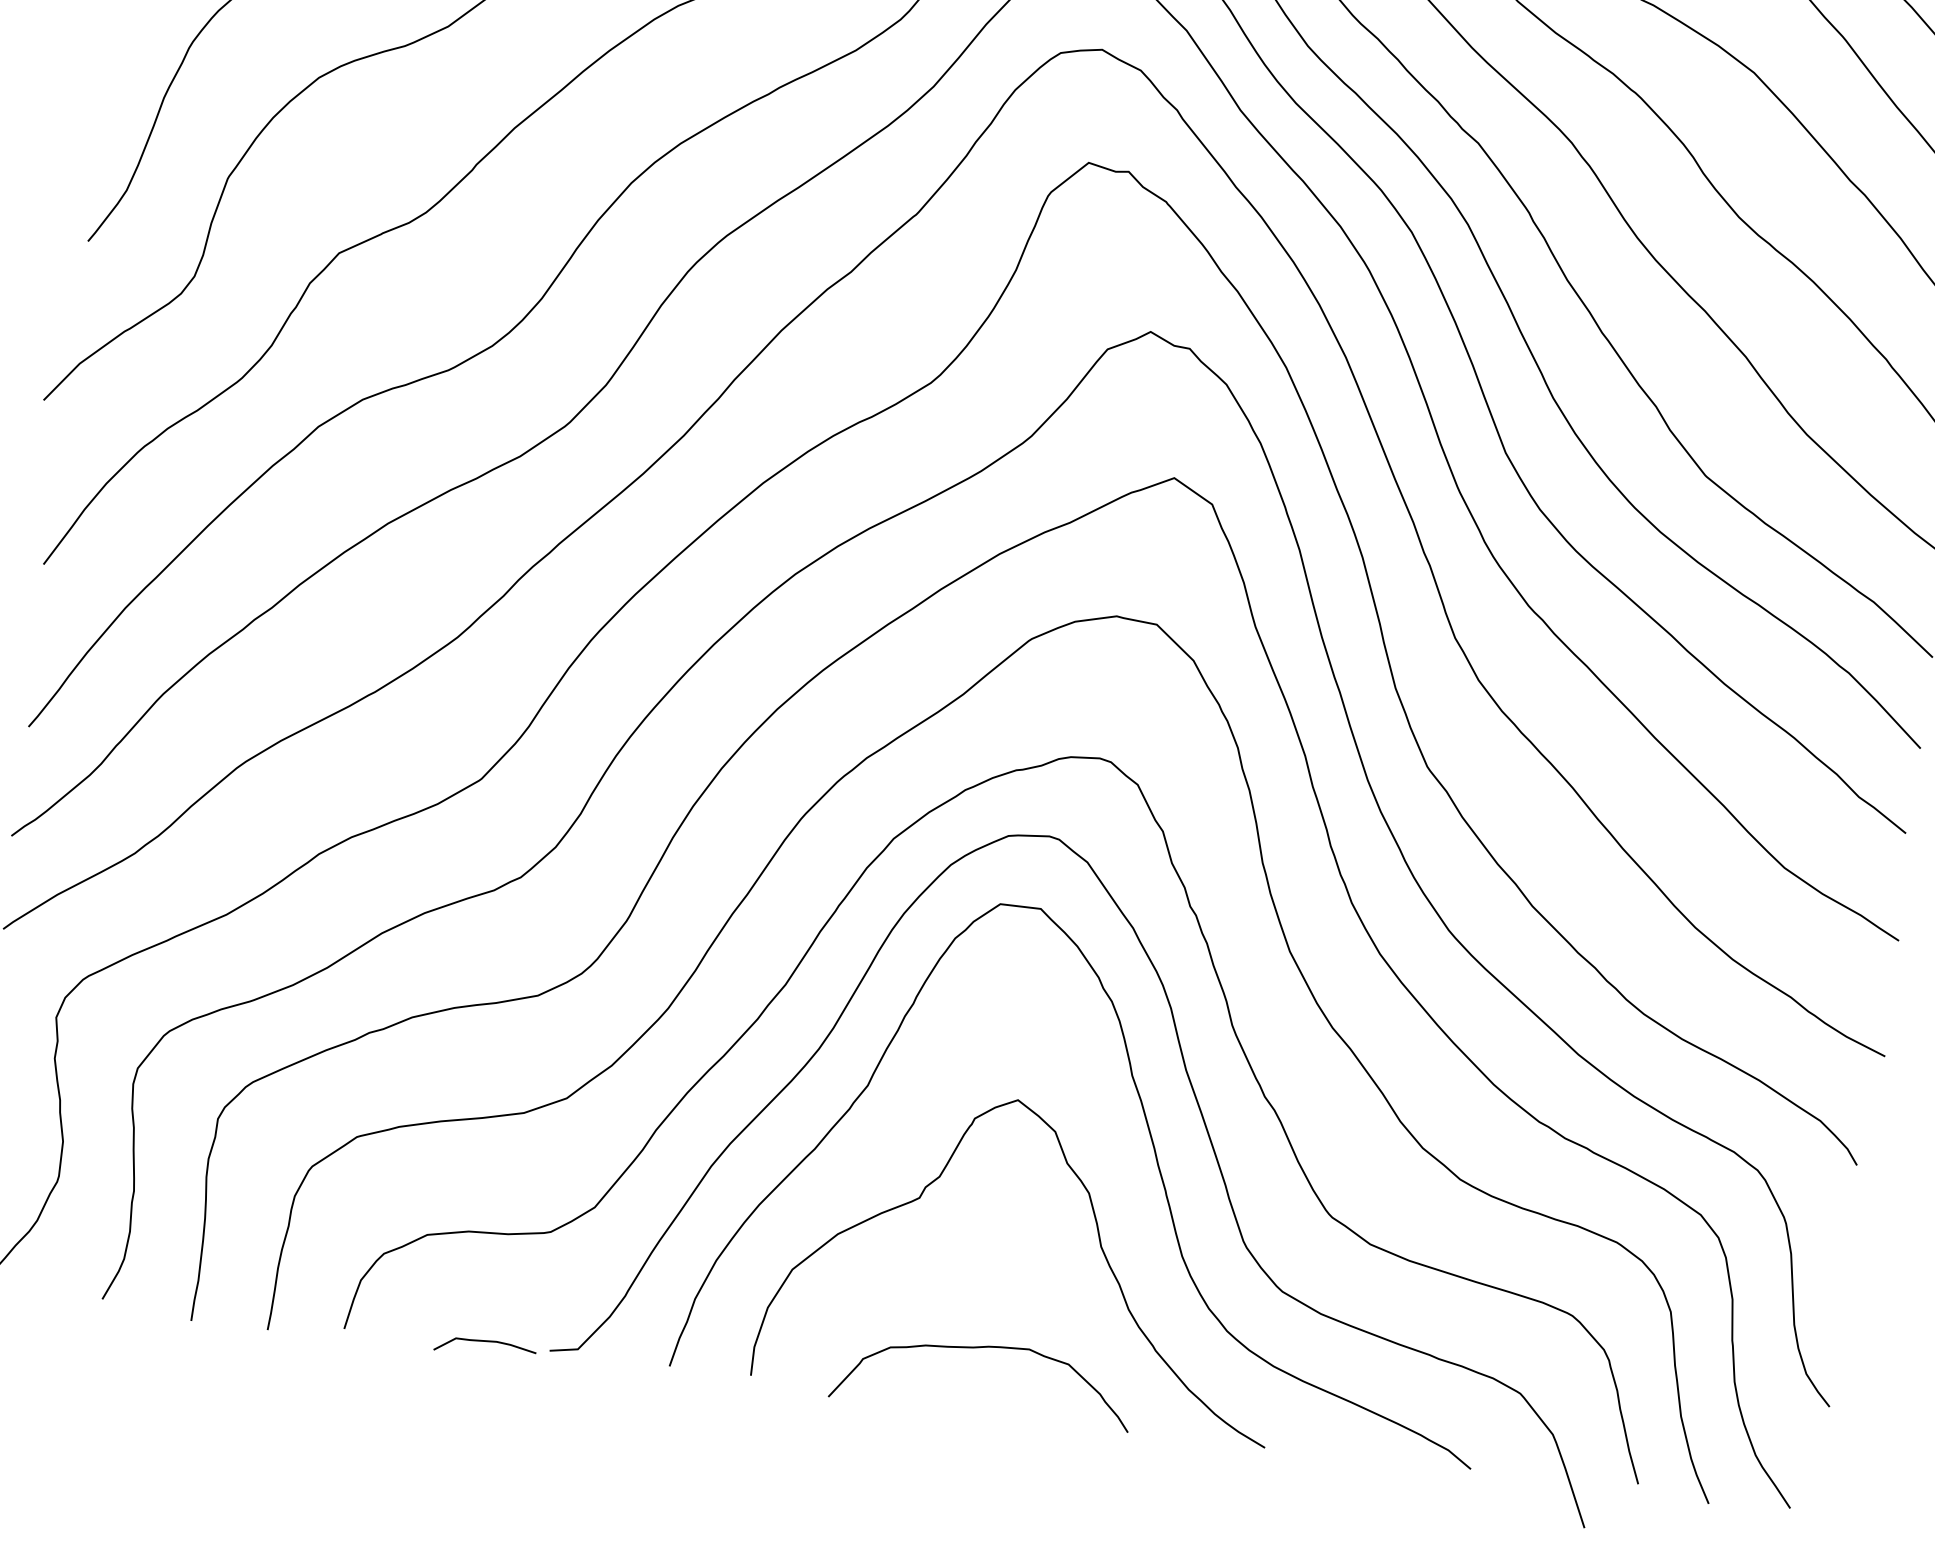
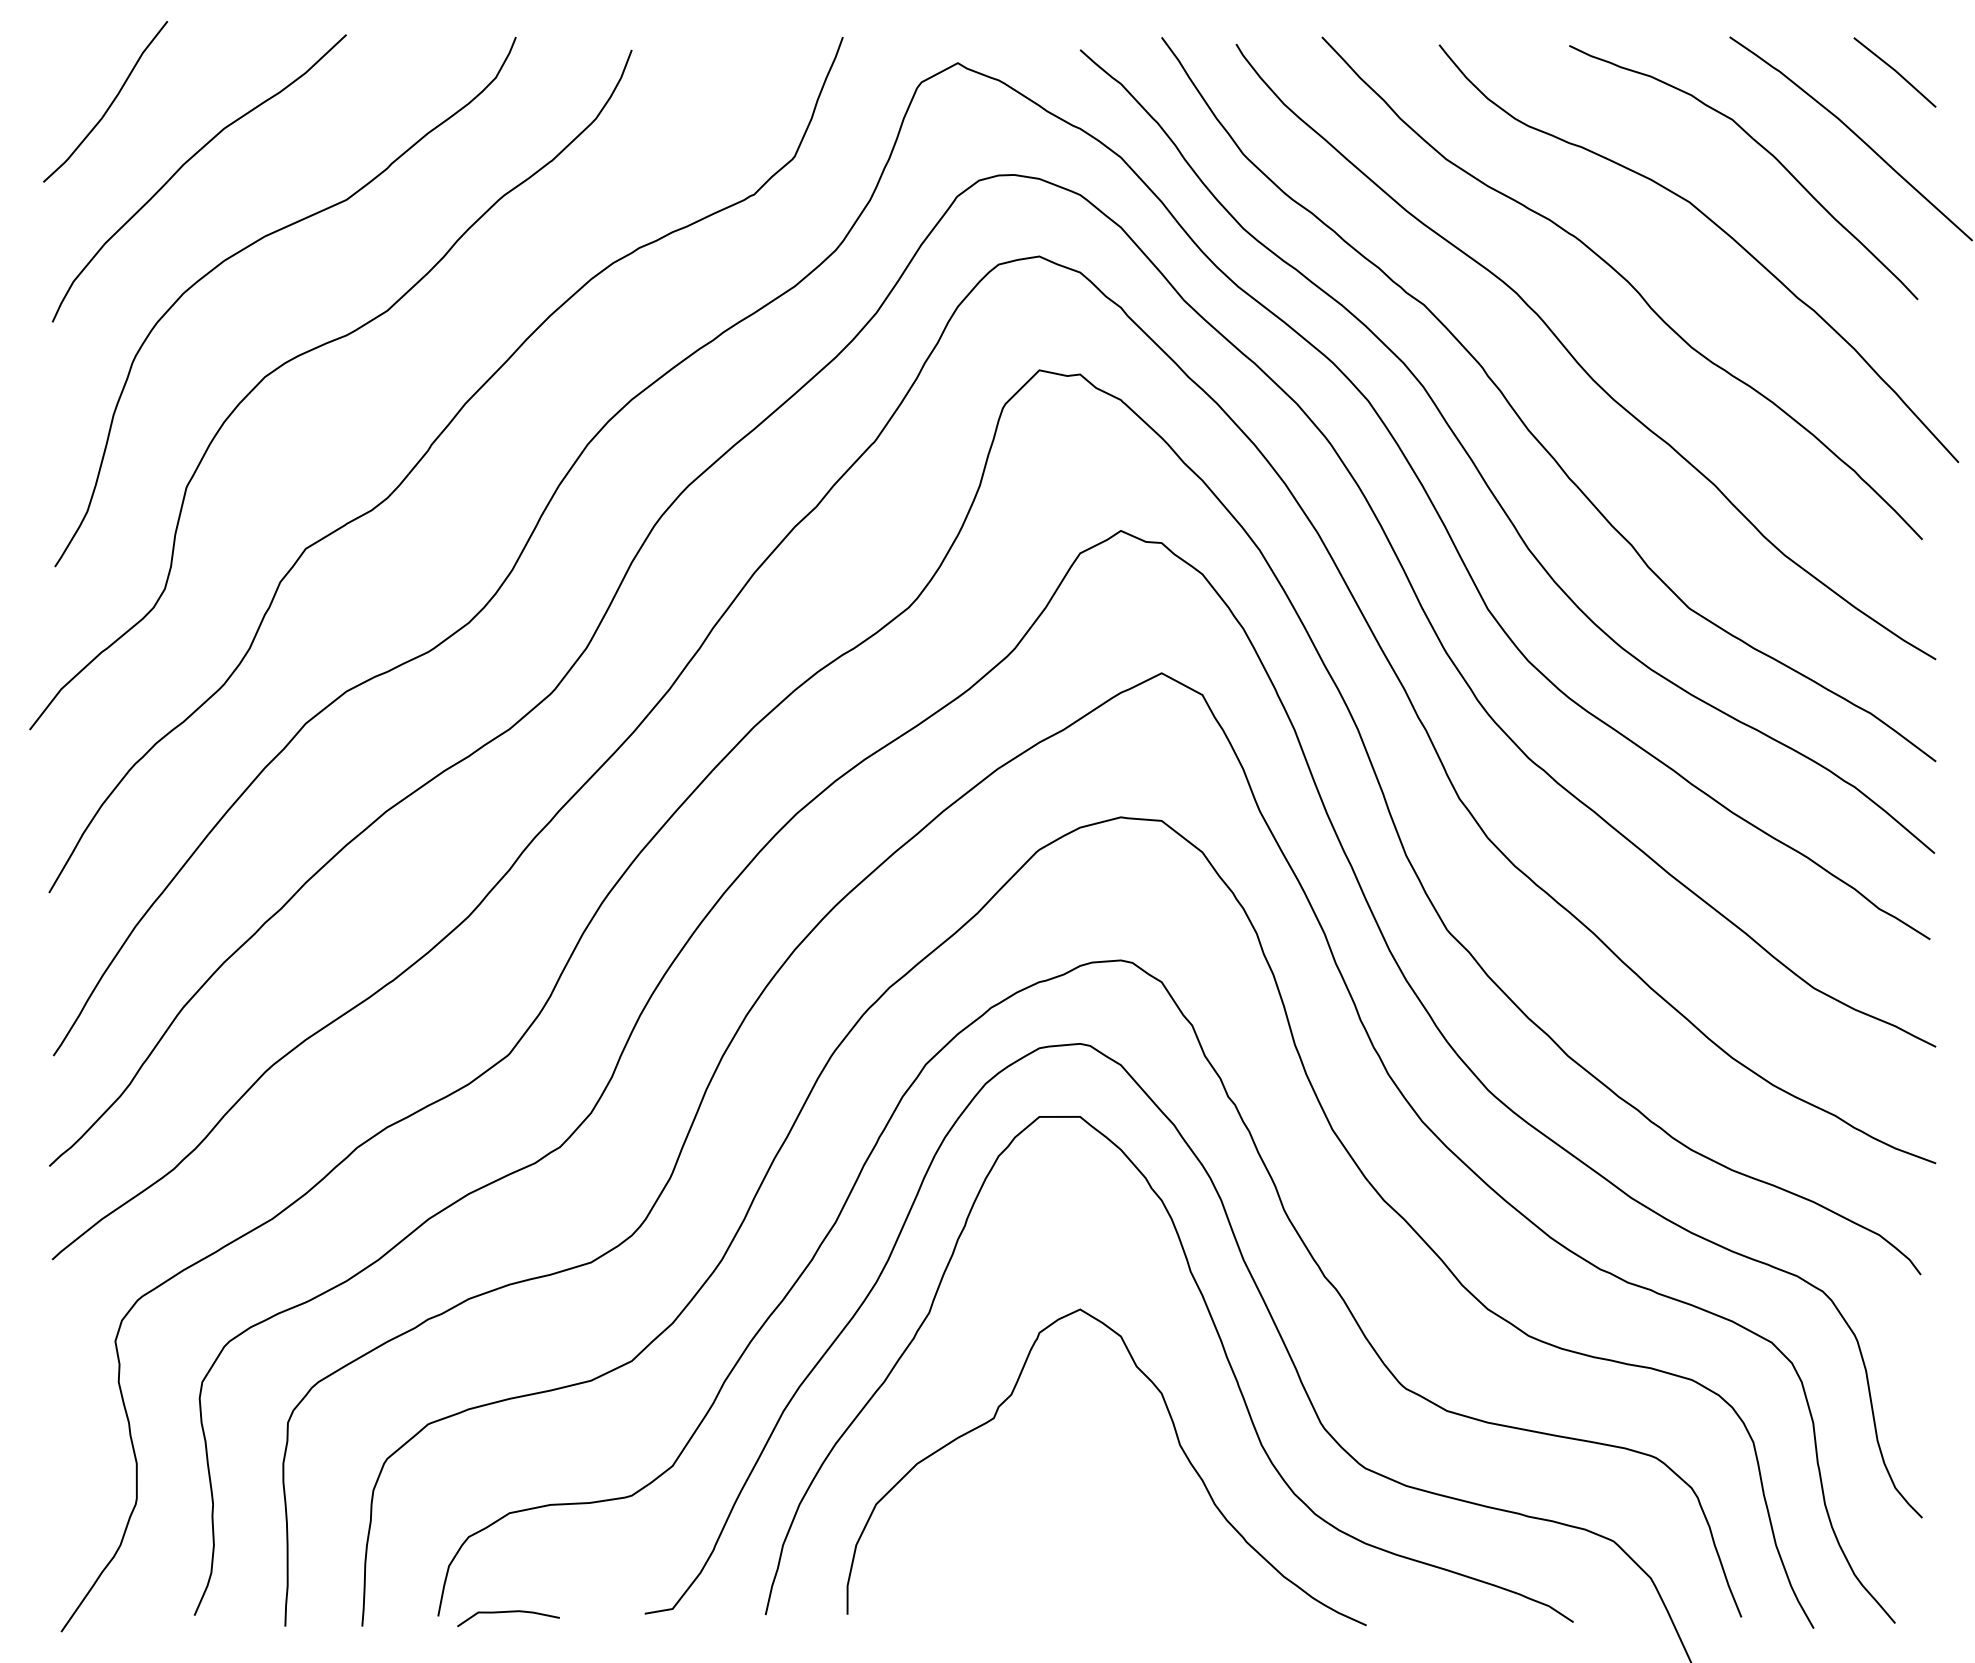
curve: (486, 1341) -> (508, 1612), moved
curve: (979, 1348) -> (1071, 1560), removed

